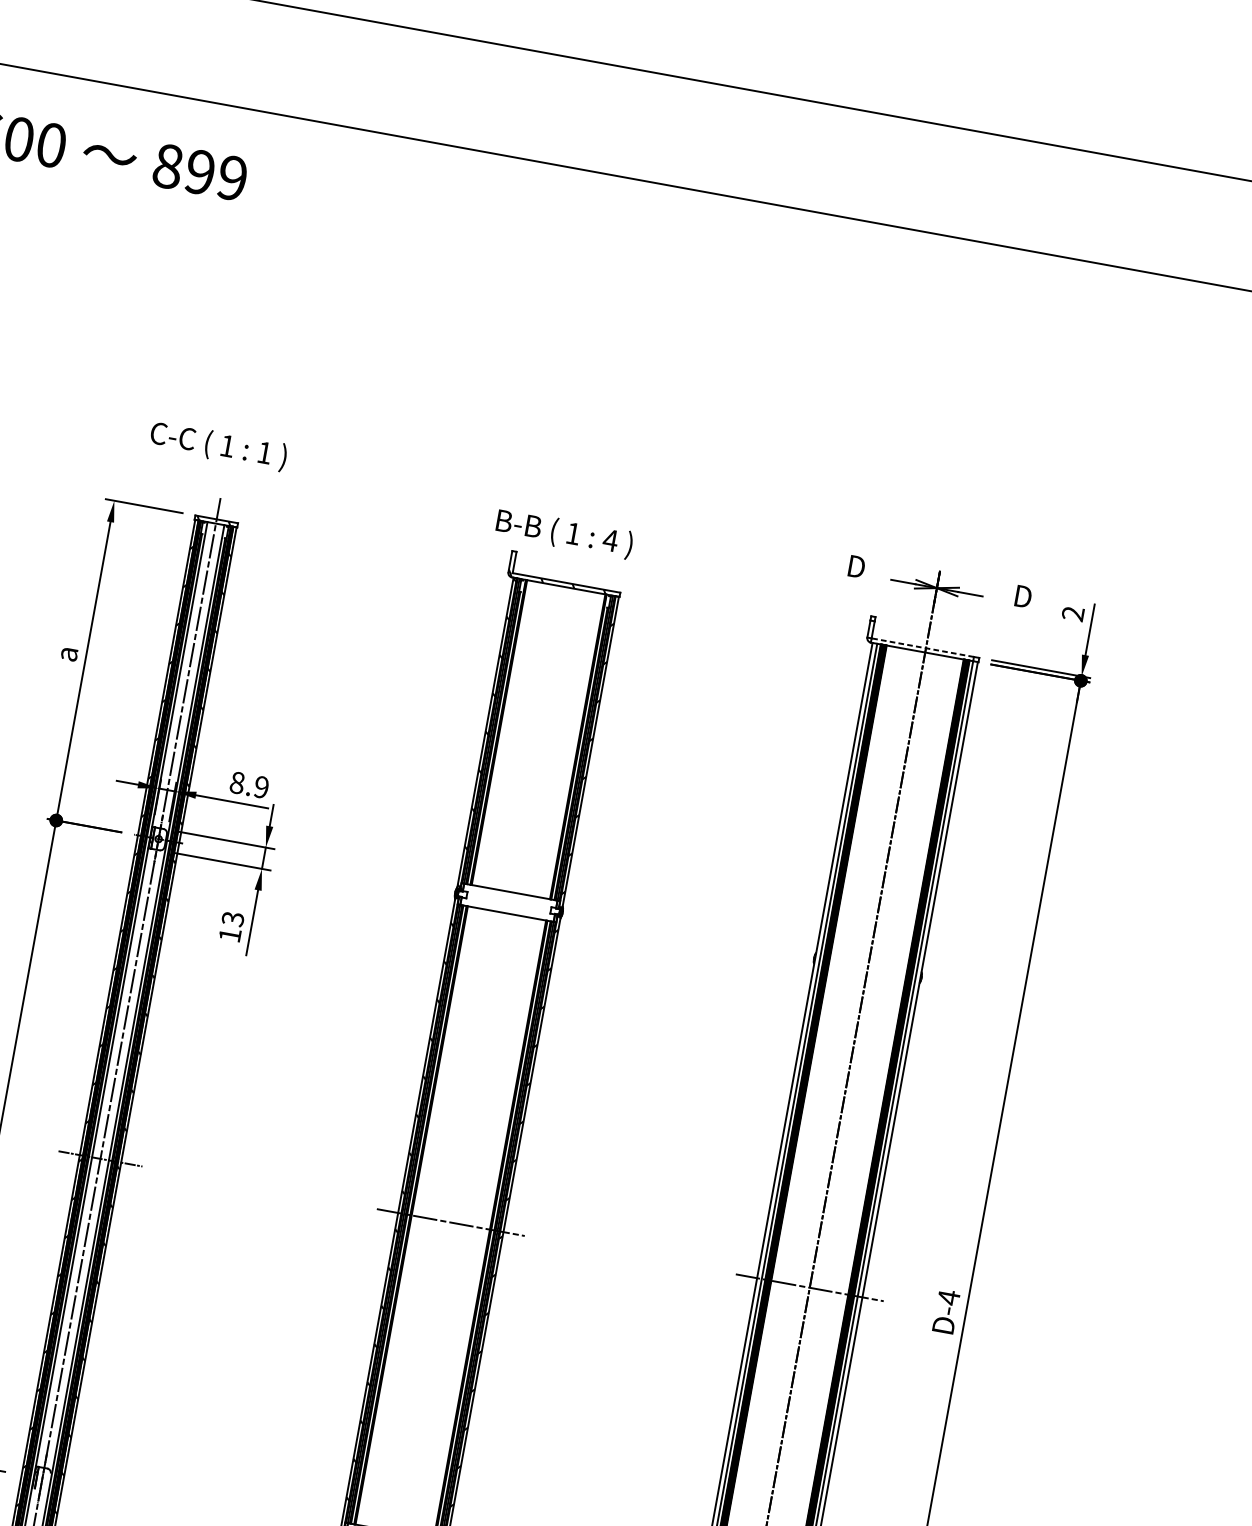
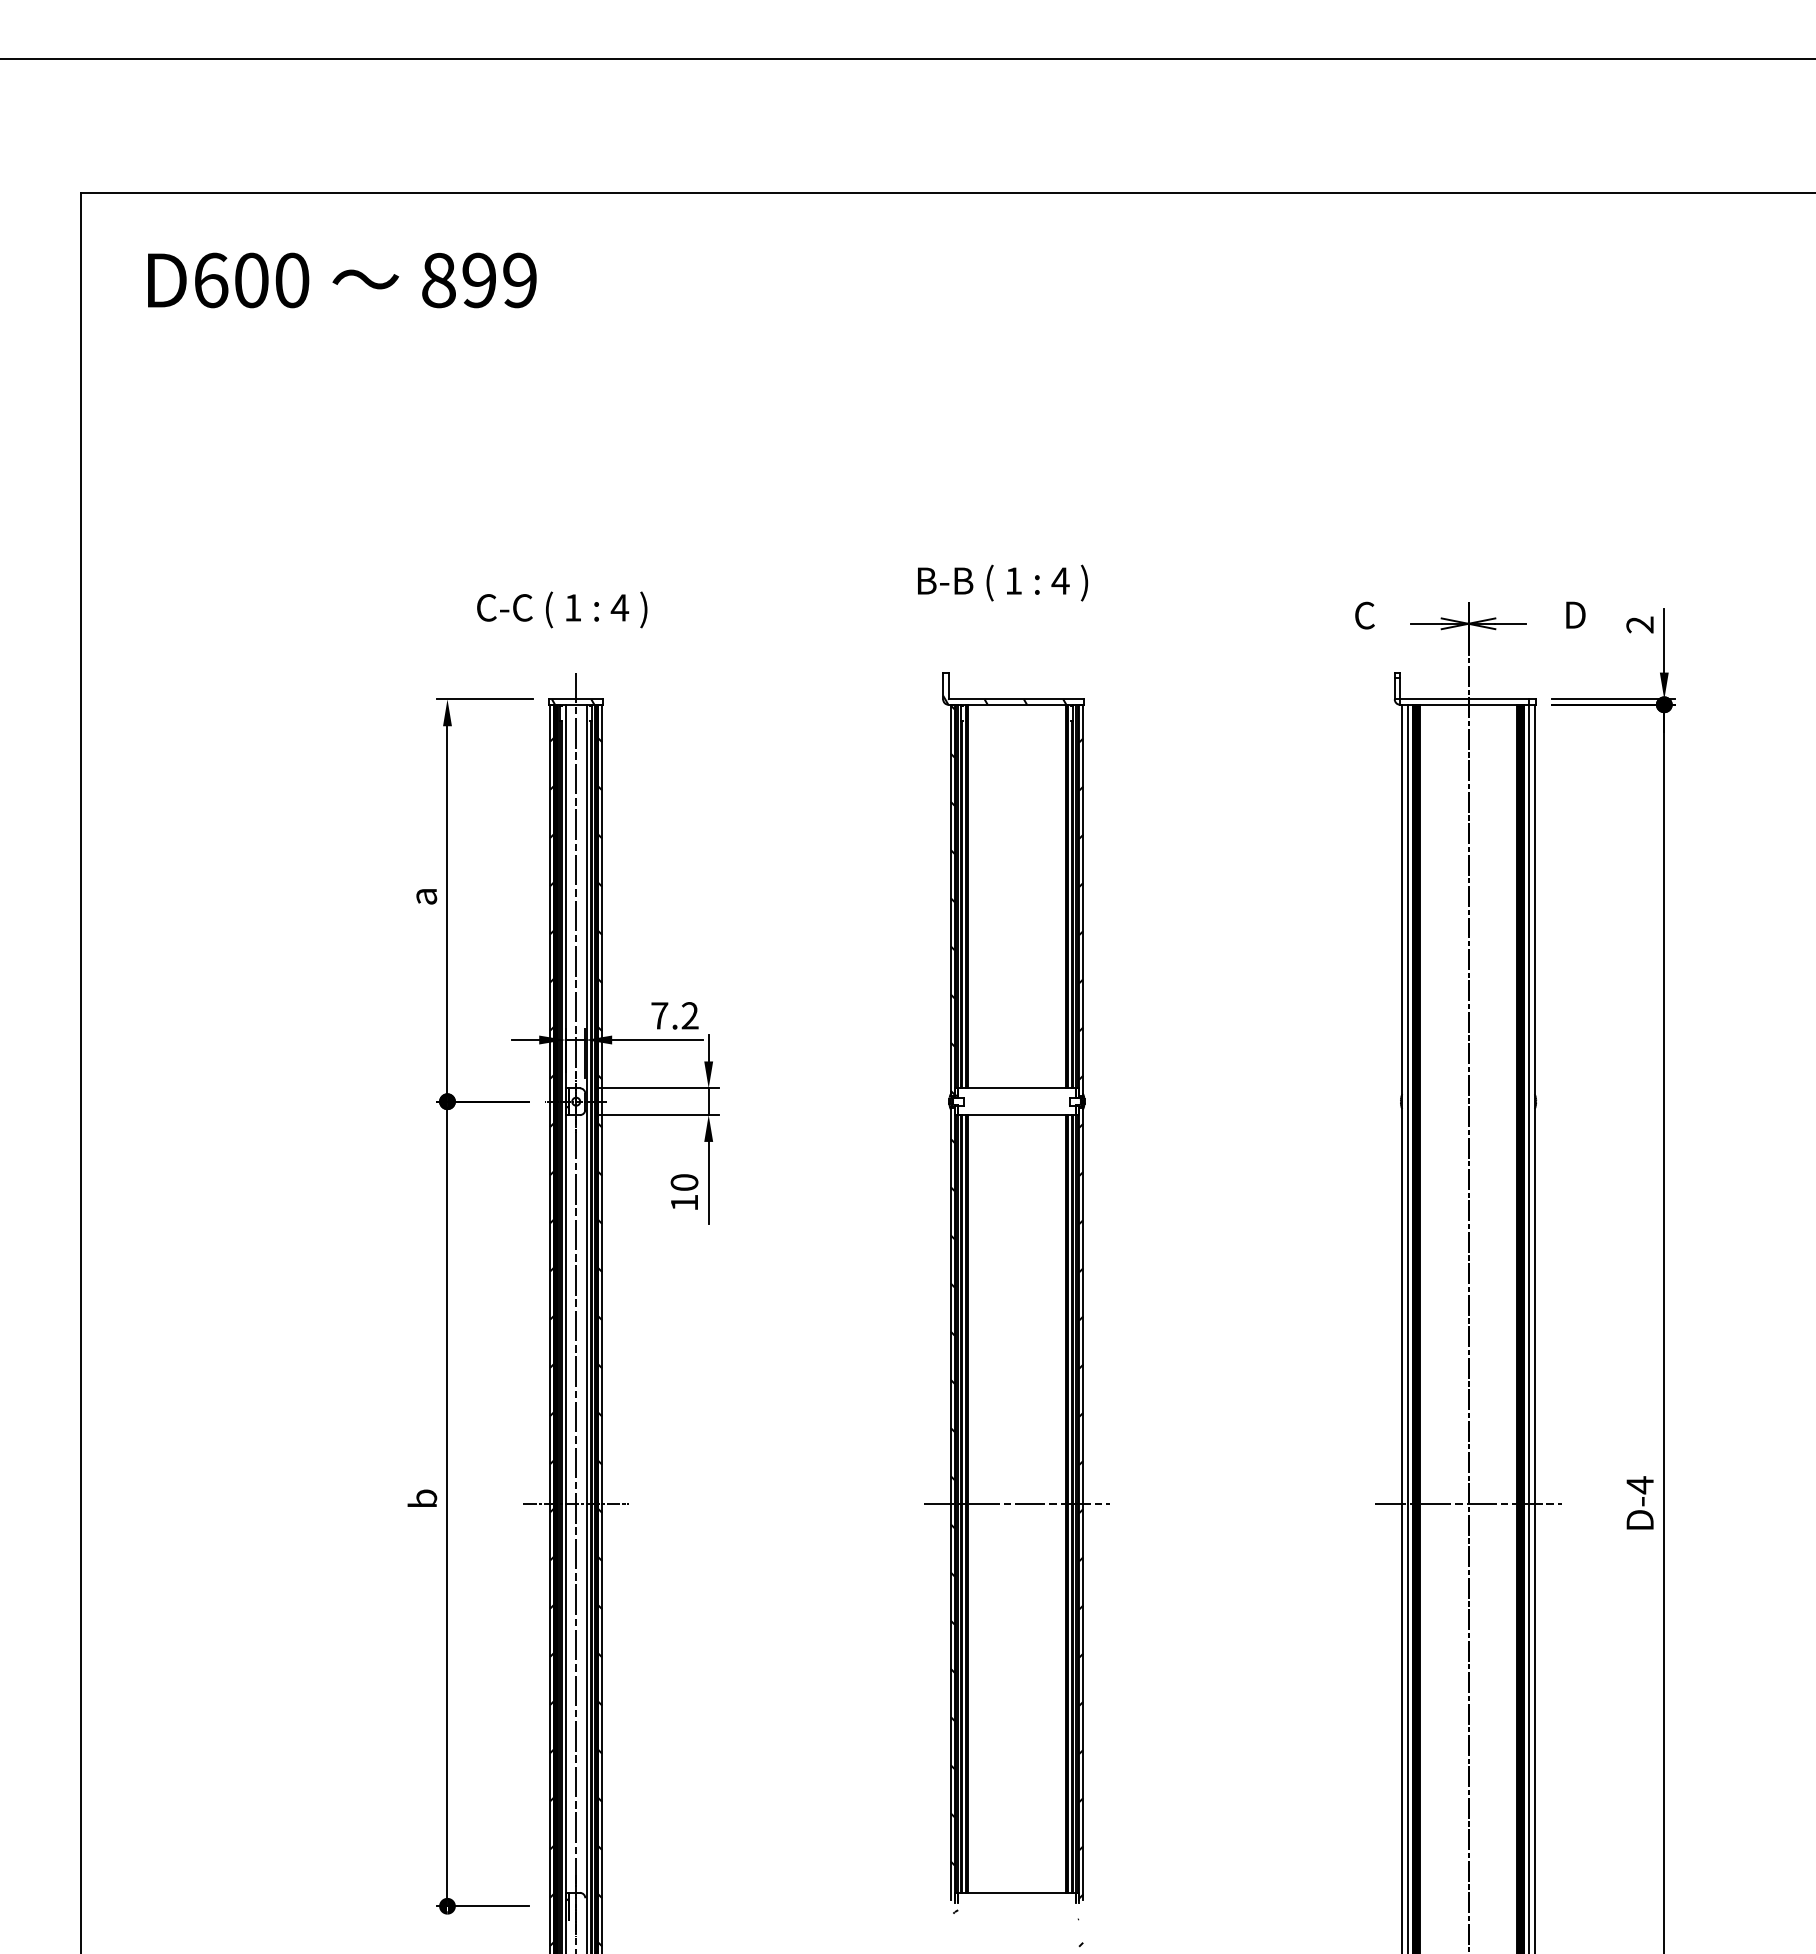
text: (264, 452) -> (619, 607), 1 -> 4
text: (565, 533) -> (1003, 582), moved
text: (856, 566) -> (1365, 615), D -> C
line: (922, 647) -> (1464, 699), dashed -> solid
text: (249, 784) -> (674, 1015), 8.9 -> 7.2
text: (233, 918) -> (684, 1182), 13 -> 10

